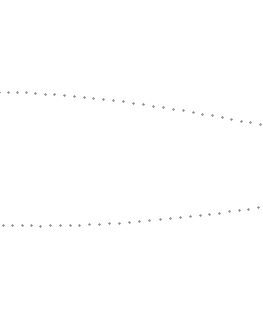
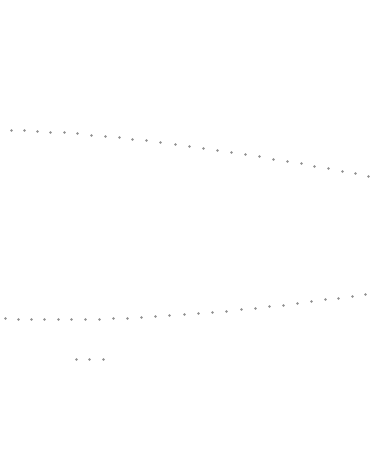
part: (63, 253) -> (90, 359), added

